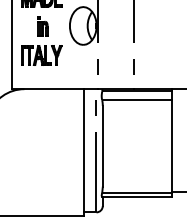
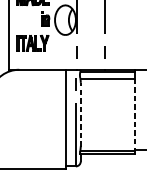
part: (42, 26) -> (45, 19), moved
line: (102, 146) -> (80, 114), solid -> dashed
line: (172, 147) -> (135, 115), solid -> dashed

